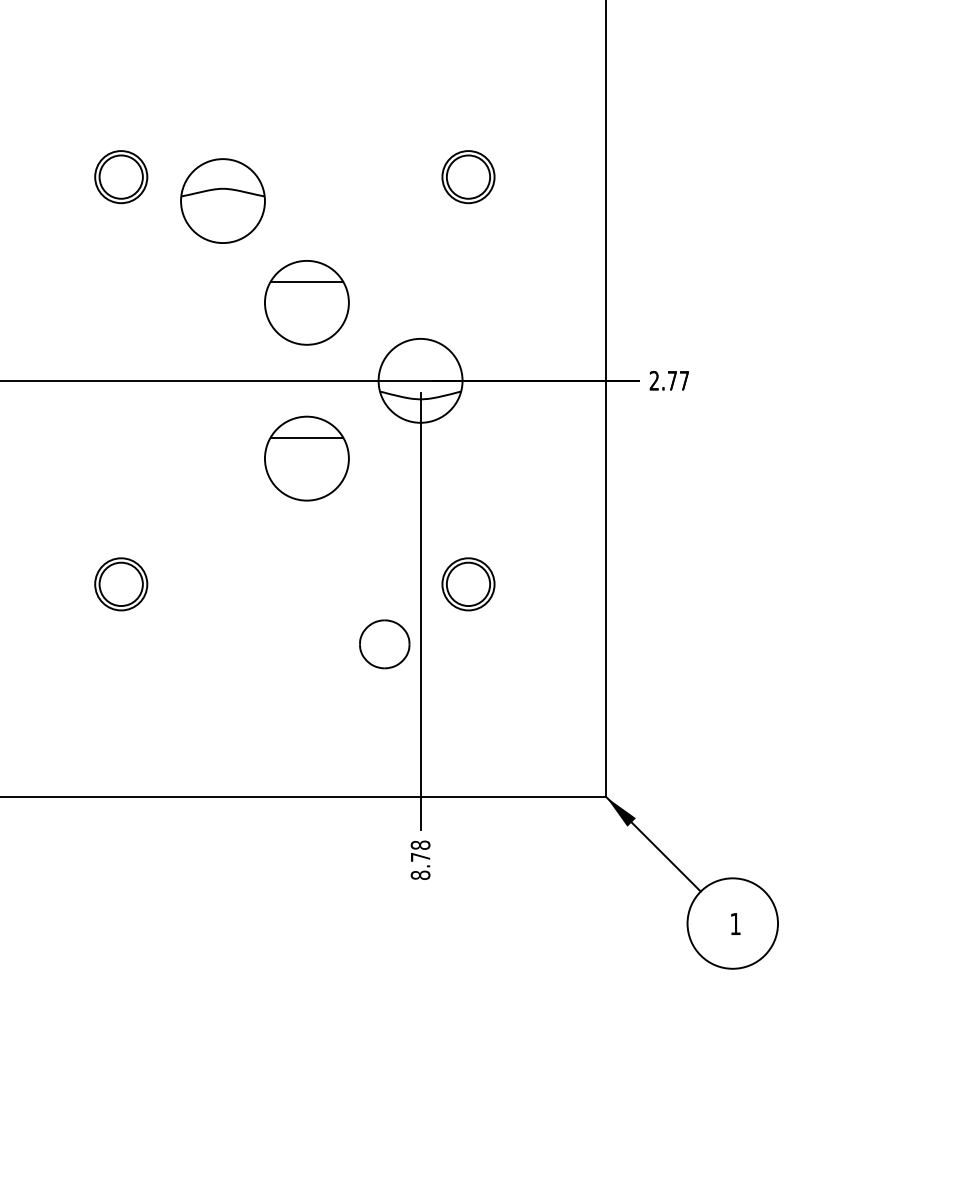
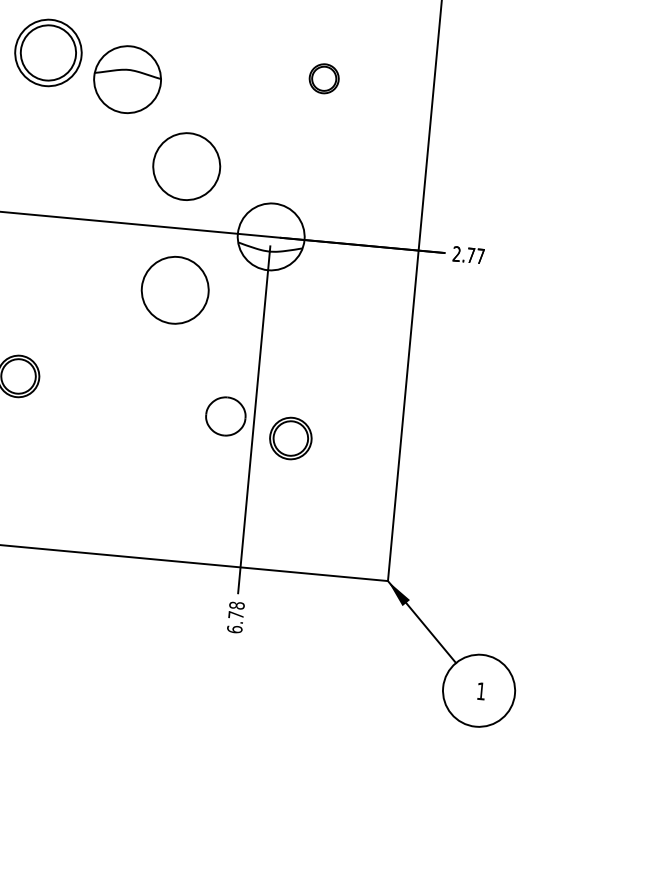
part: (121, 177) -> (48, 53), size x1.6
part: (468, 177) -> (324, 79), size x0.7
line: (306, 281) -> (187, 149), removed
line: (306, 437) -> (176, 273), removed
part: (468, 584) -> (290, 438), moved
part: (384, 644) -> (225, 416), moved
text: (420, 874) -> (234, 628), 8.78 -> 6.78

